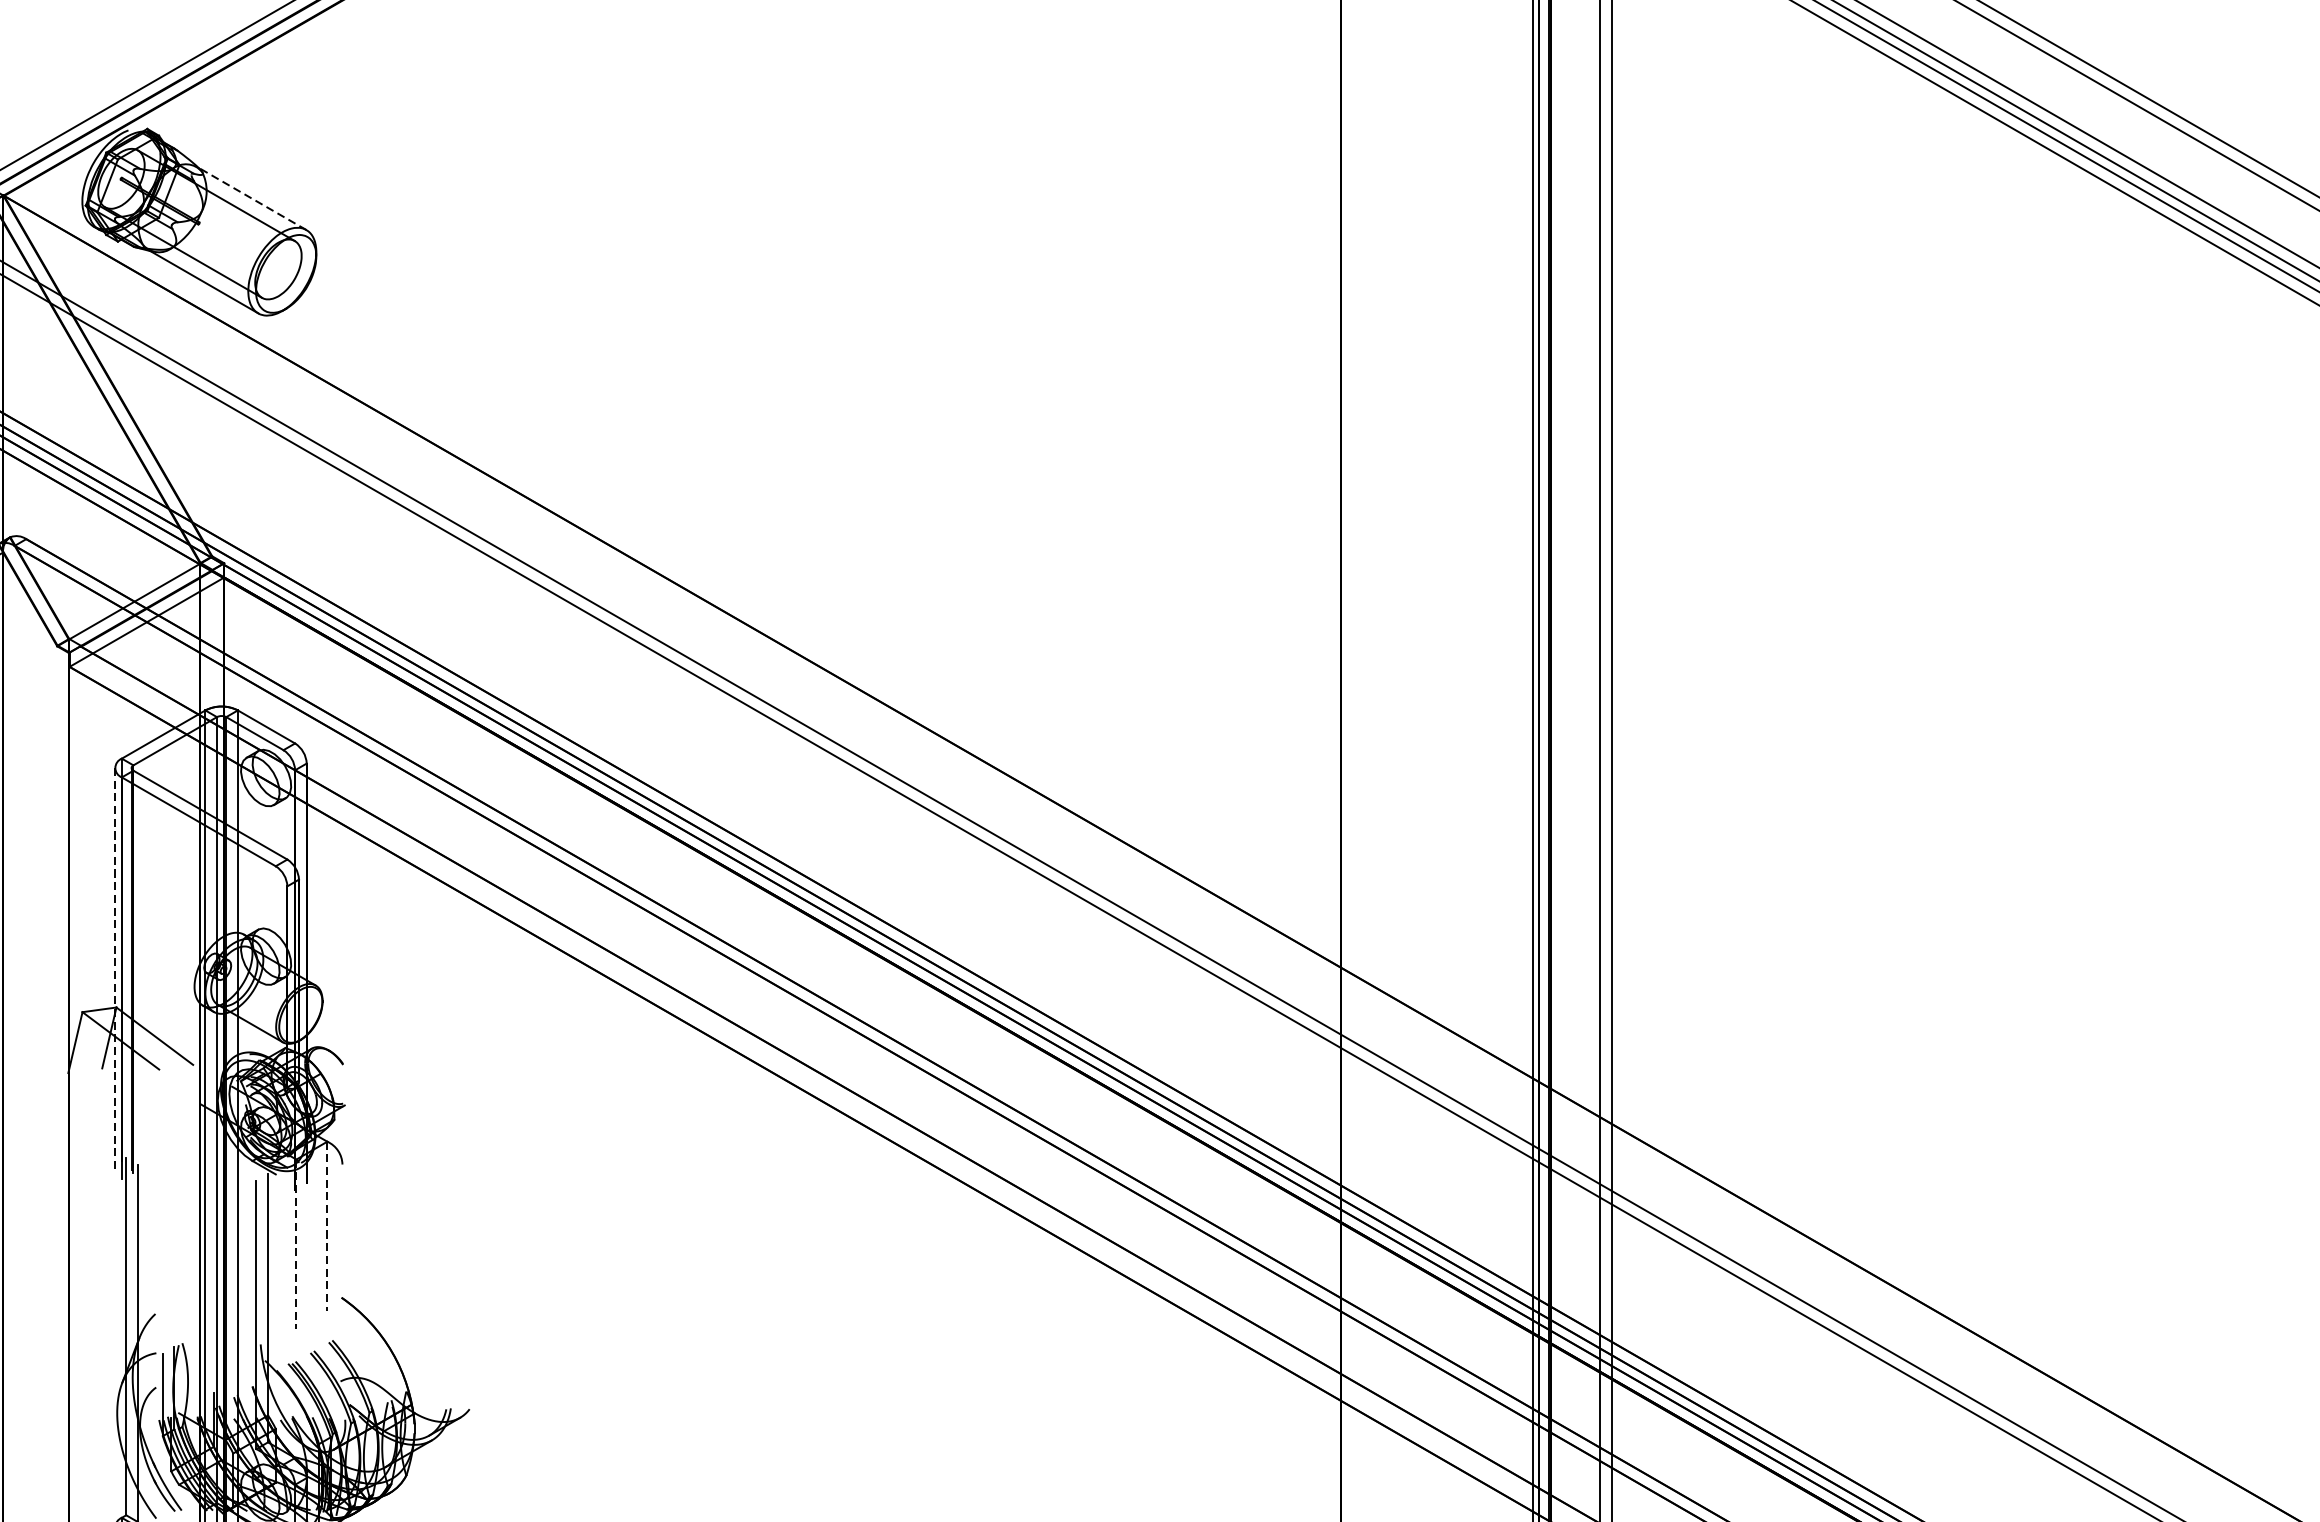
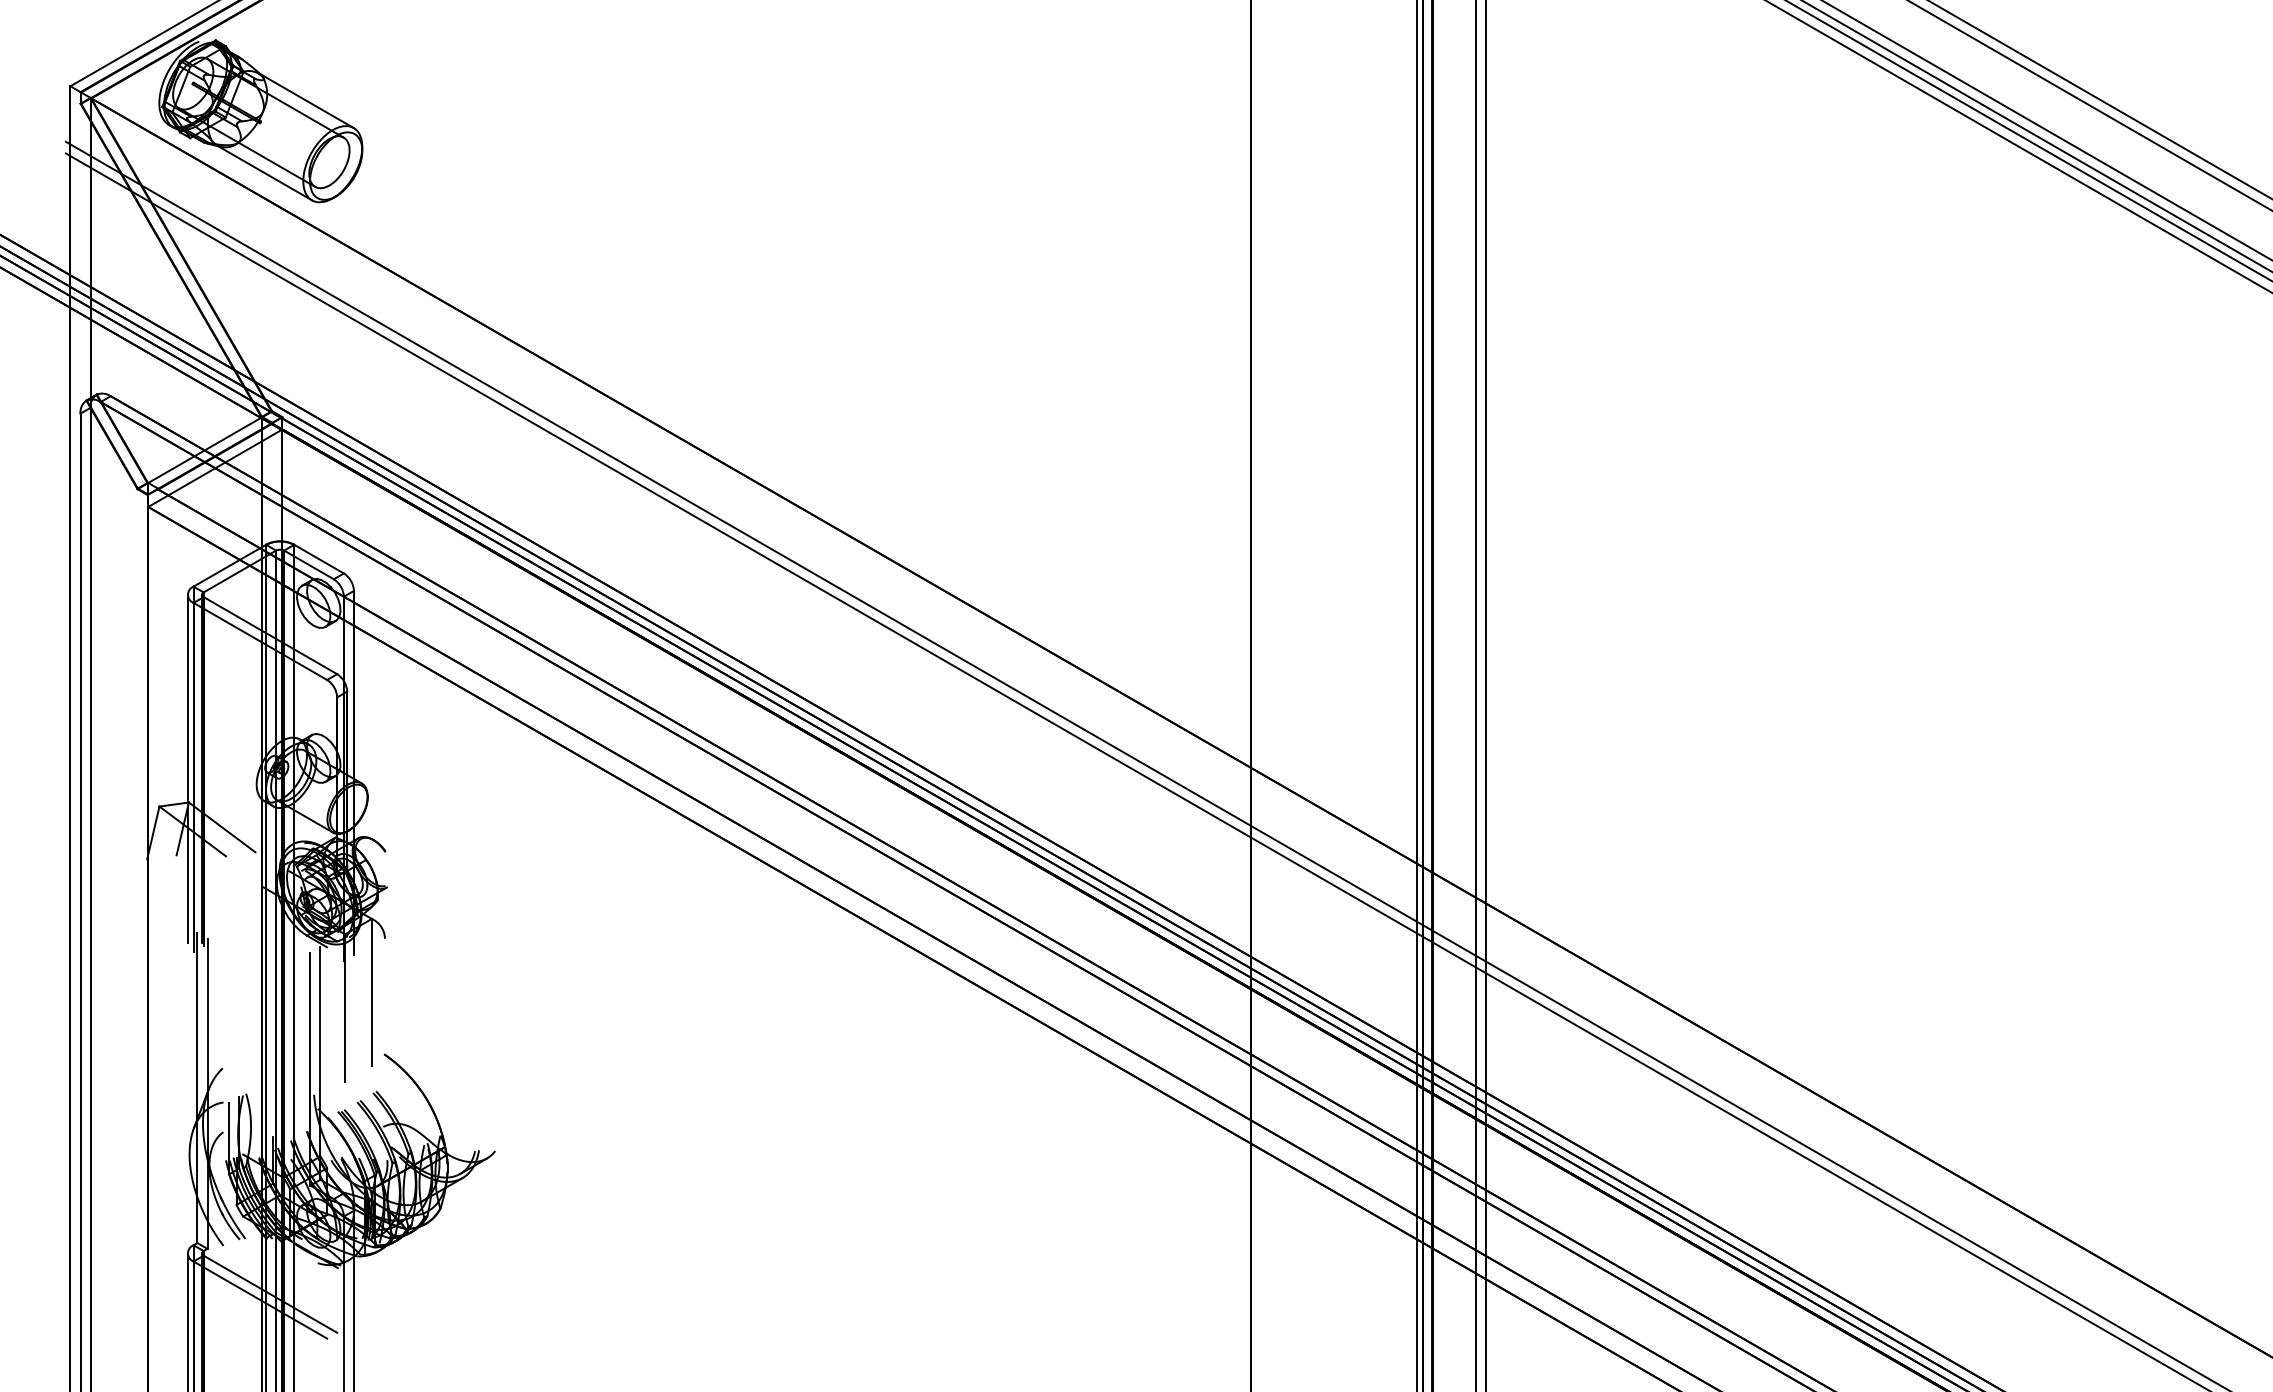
line: (250, 198) -> (305, 100), dashed -> solid
line: (114, 969) -> (187, 769), dashed -> solid
line: (326, 1226) -> (371, 992), dashed -> solid
line: (296, 1244) -> (345, 1008), dashed -> solid

